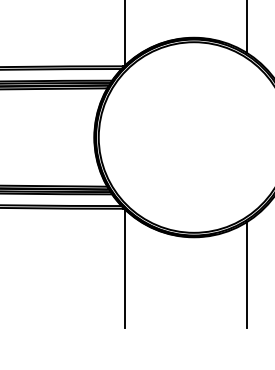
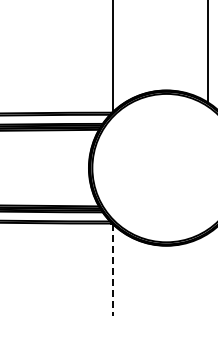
line: (124, 269) -> (112, 270), solid -> dashed
line: (246, 275) -> (207, 275), removed

